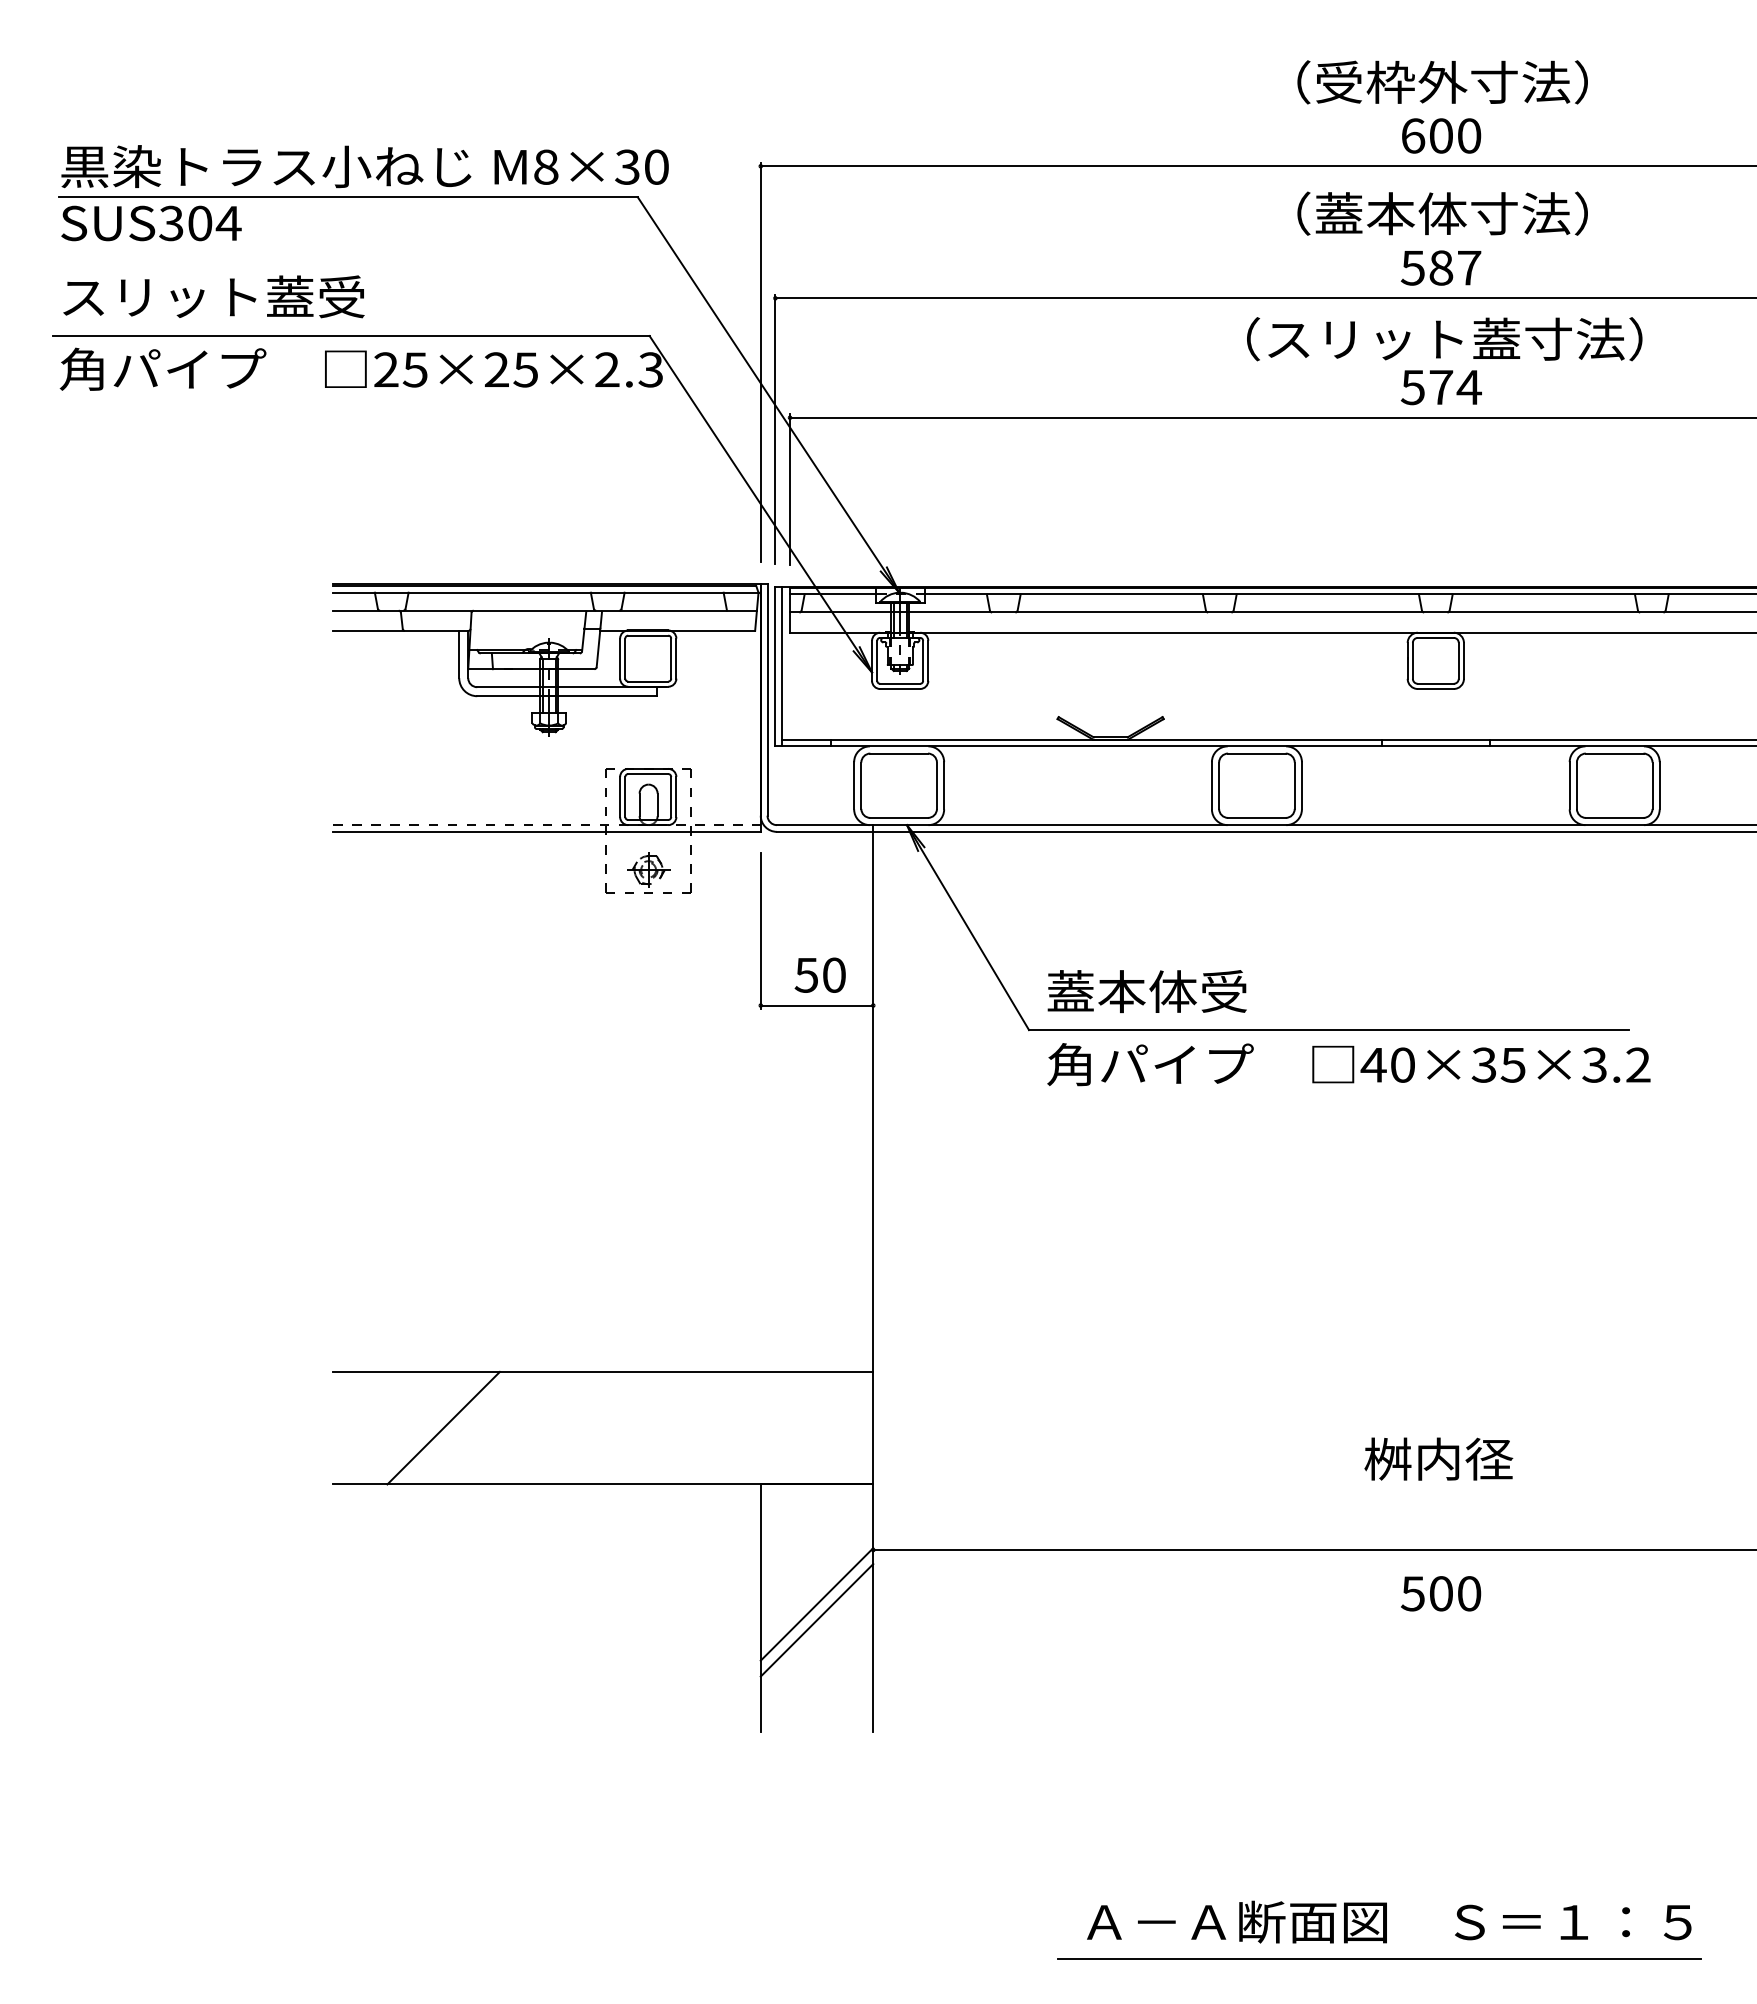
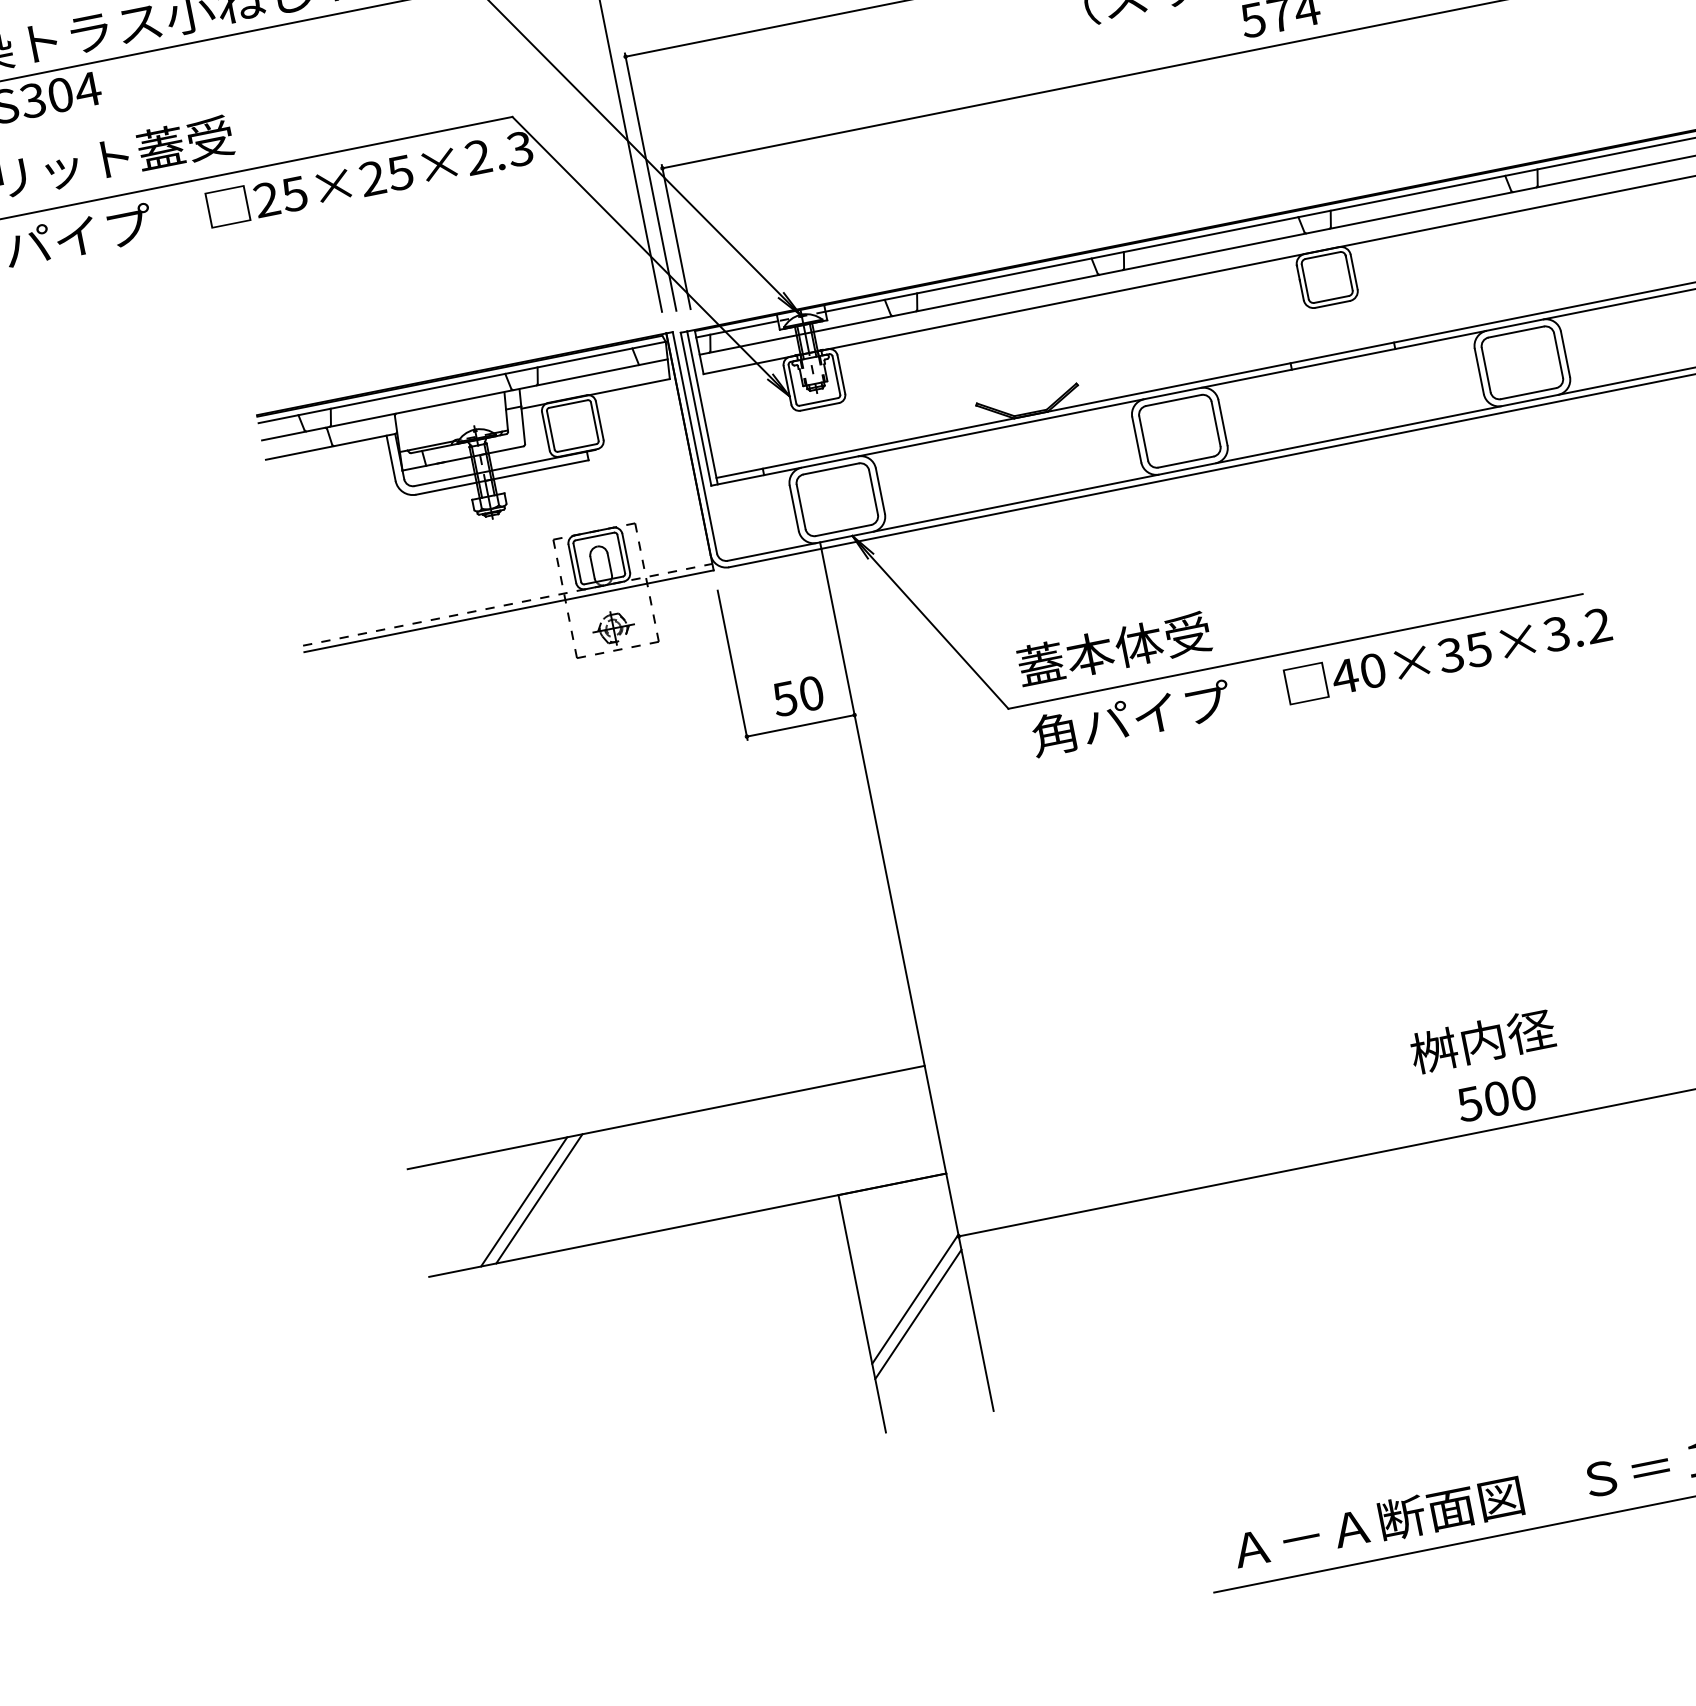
line: (459, 1427) -> (539, 1198), added
text: (1441, 1593) -> (1496, 1098), moved

